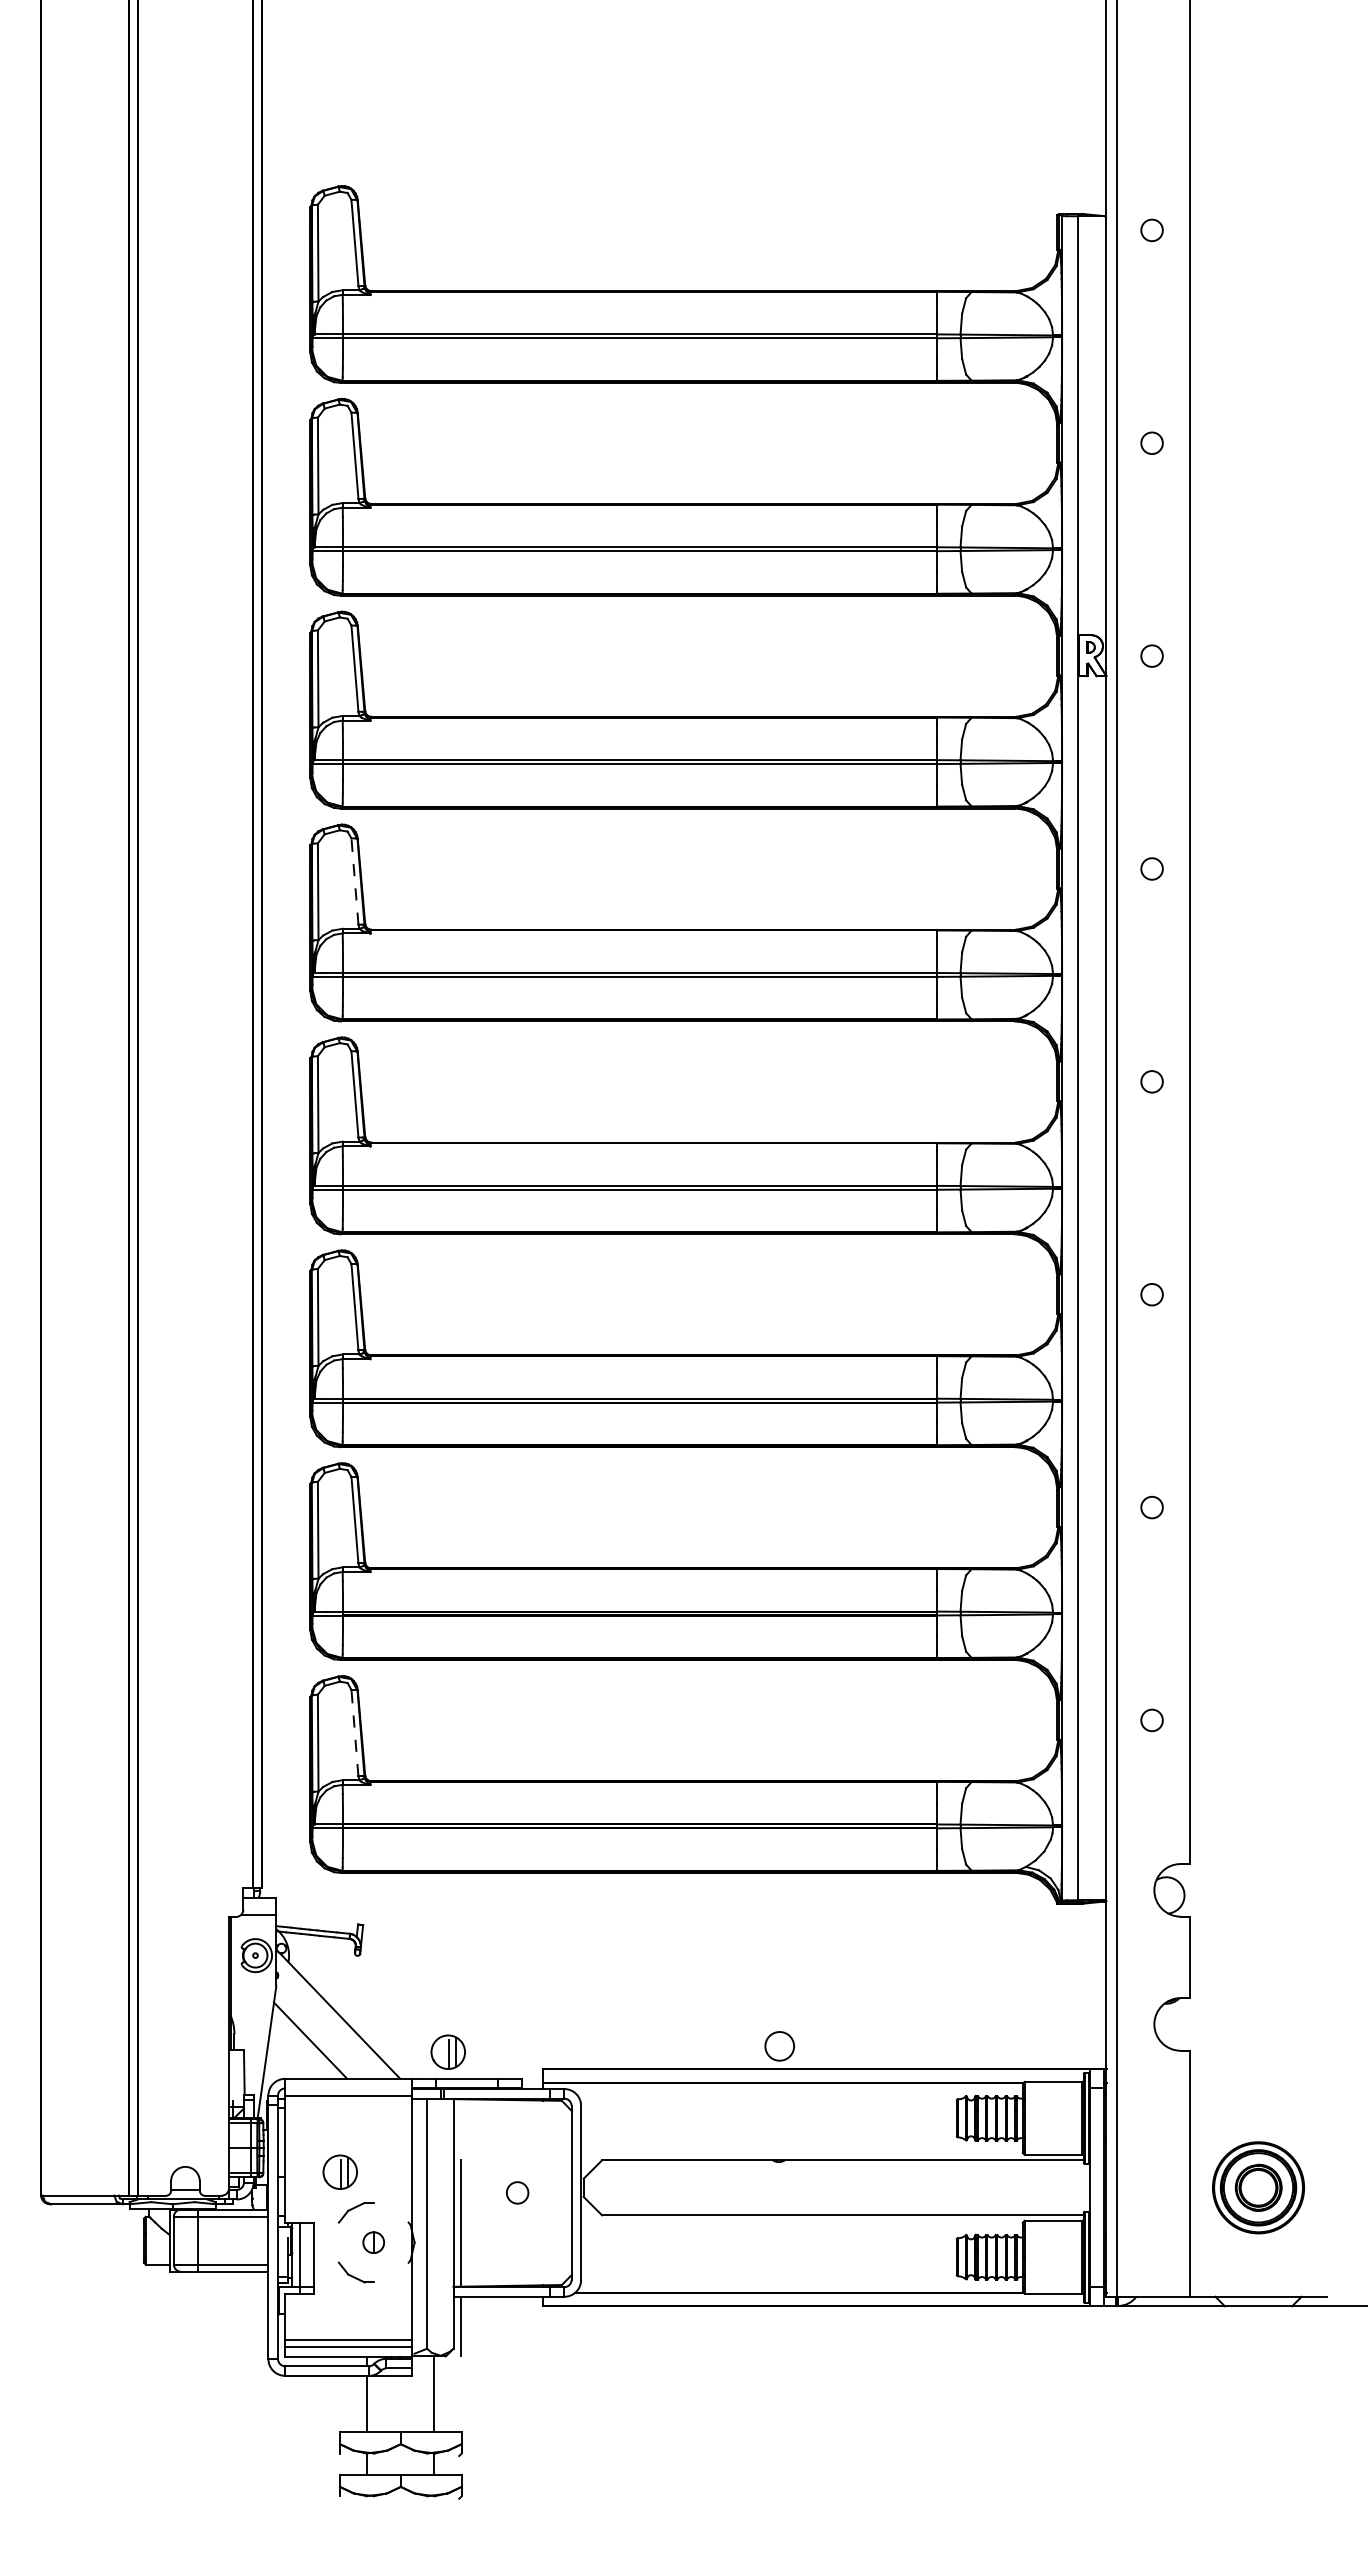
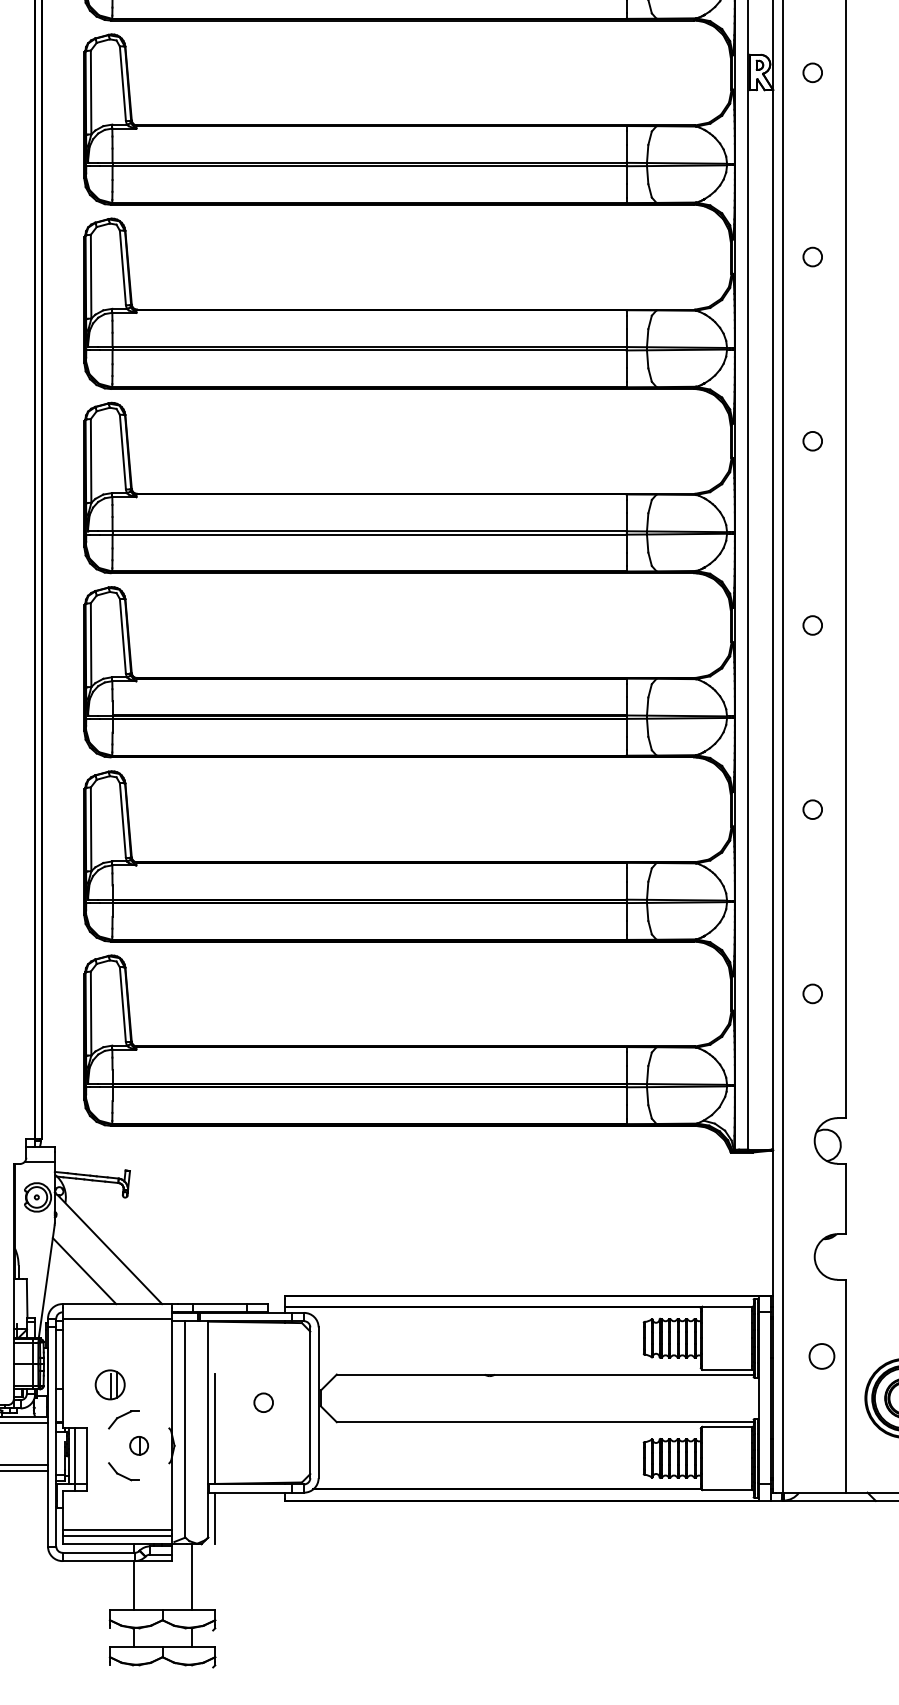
line: (354, 881) -> (122, 267), dashed -> solid
line: (354, 1732) -> (122, 1004), dashed -> solid
circle: (779, 2046) -> (821, 1356), moved
part: (447, 2051) -> (202, 1280), removed

